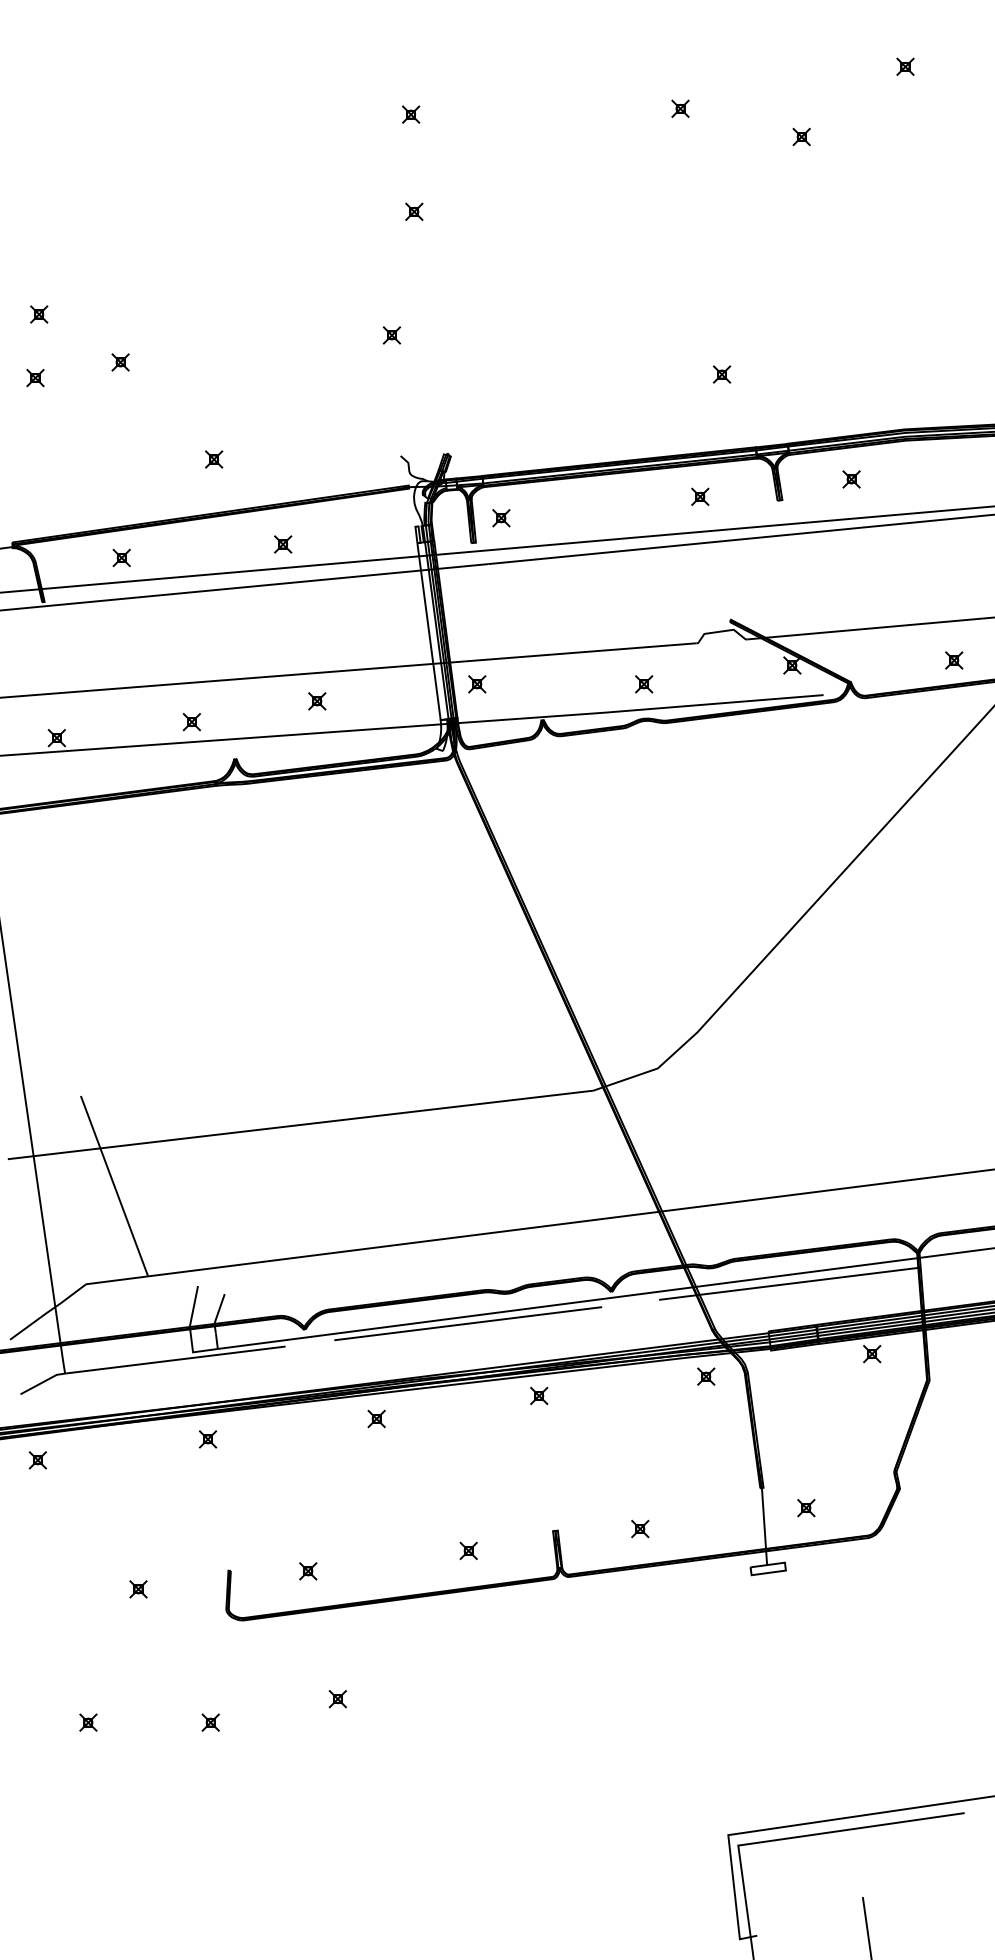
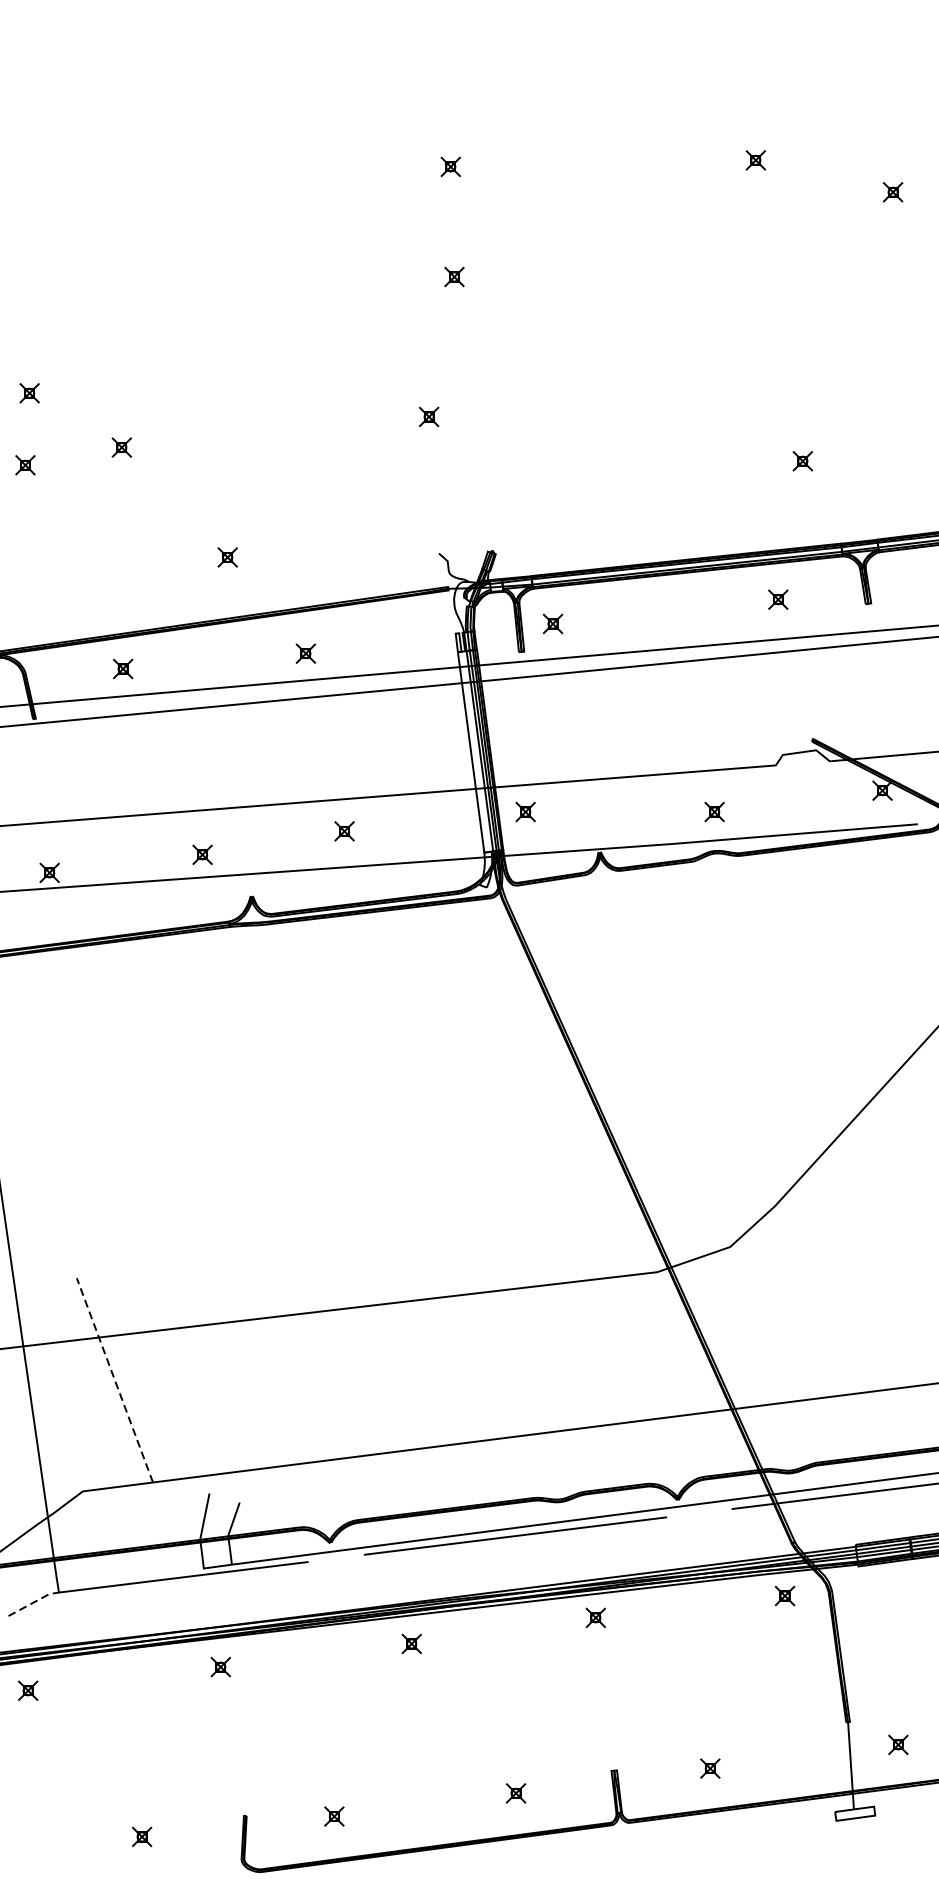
line: (114, 1185) -> (114, 1379), solid -> dashed
line: (42, 1382) -> (33, 1602), solid -> dashed

